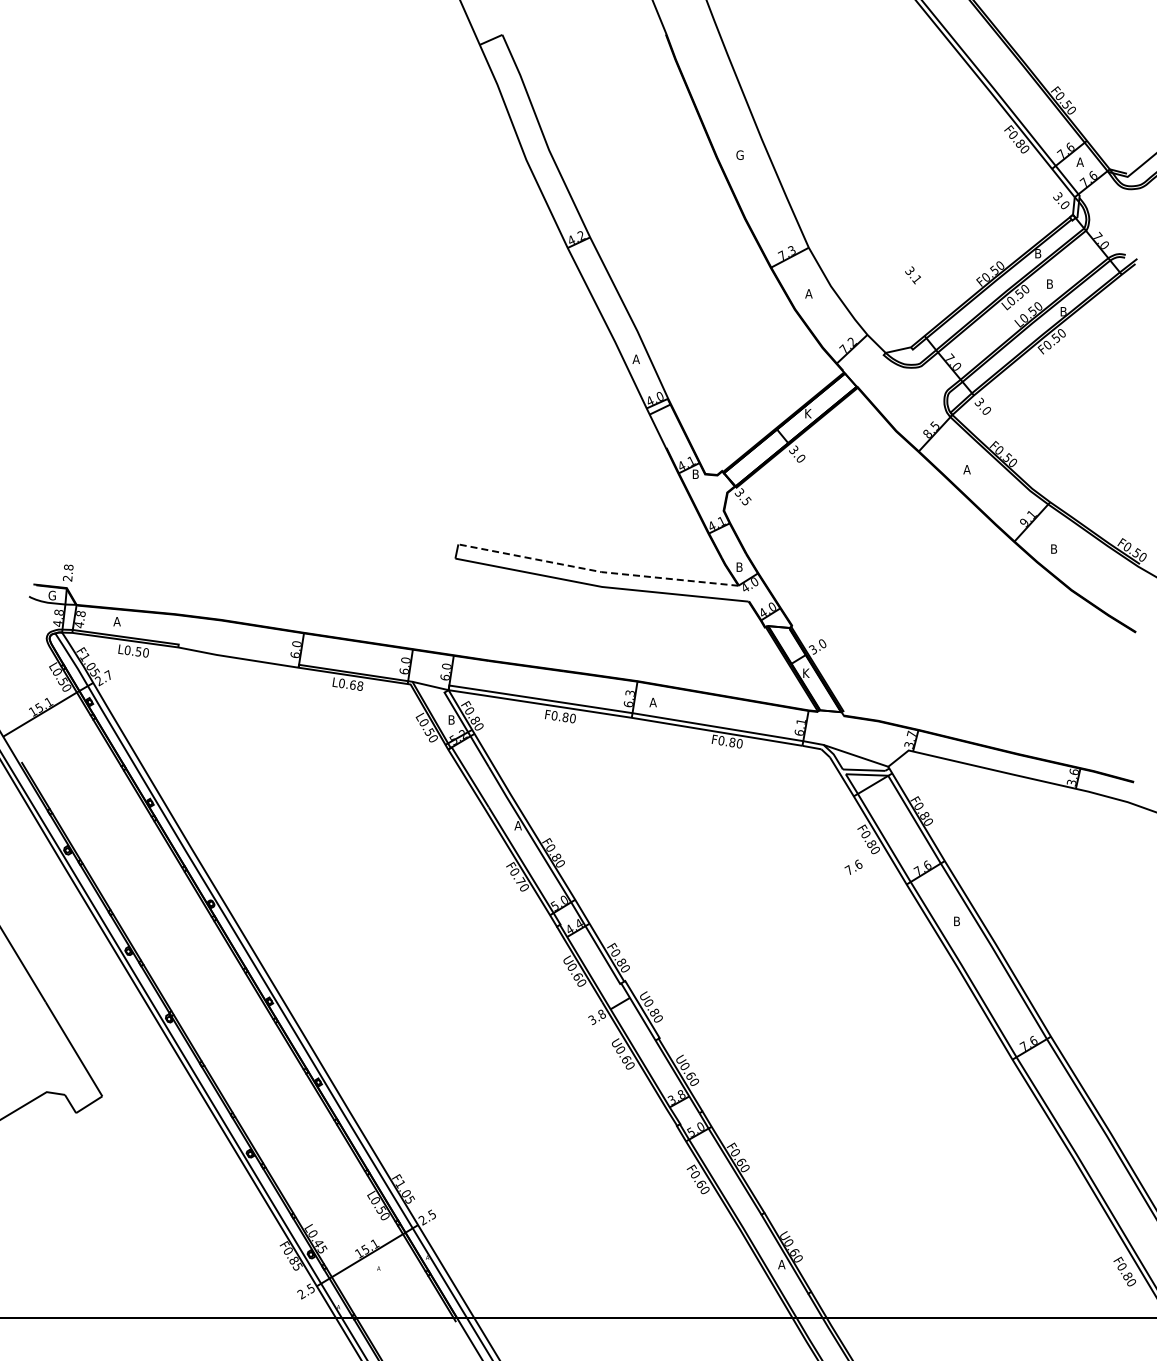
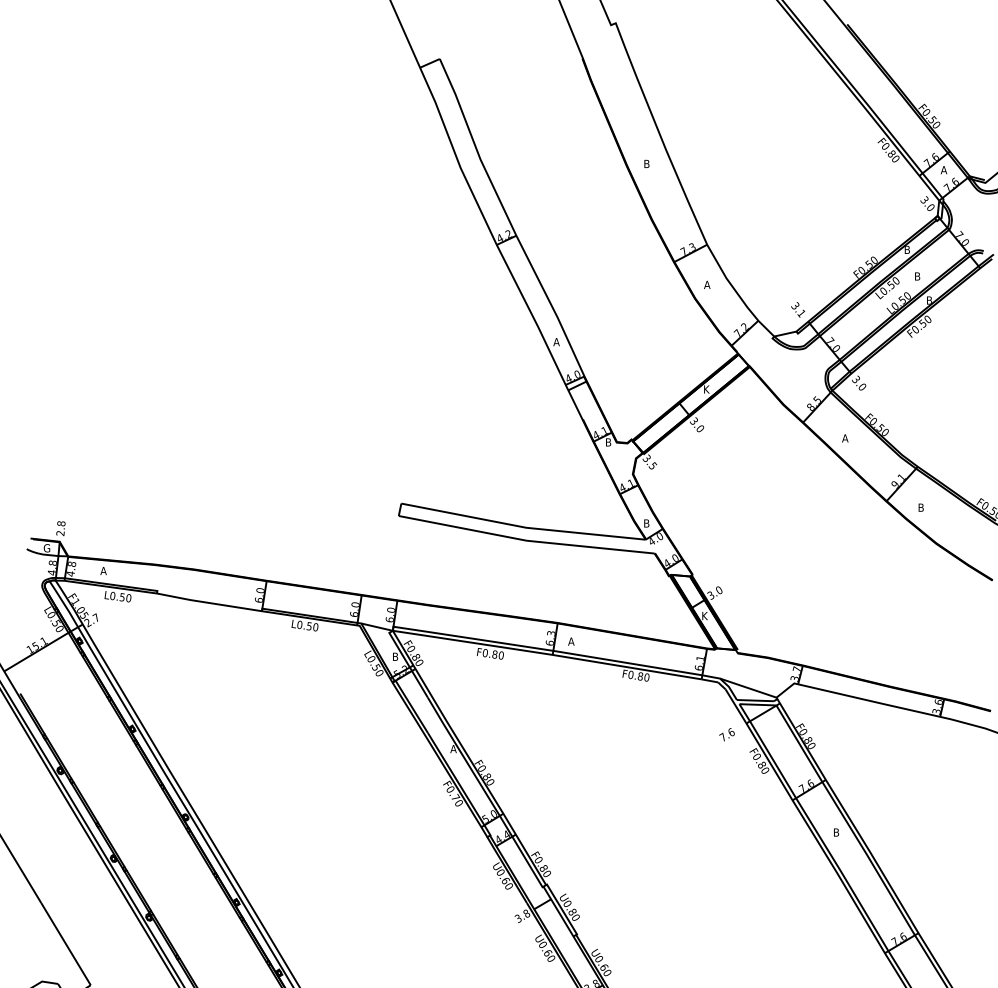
text: (739, 154) -> (646, 163), G -> B
text: (912, 275) -> (797, 309), moved
line: (597, 571) -> (522, 527), dashed -> solid
text: (356, 685) -> (312, 626), L0.68 -> L0.50
text: (853, 866) -> (726, 734), moved

